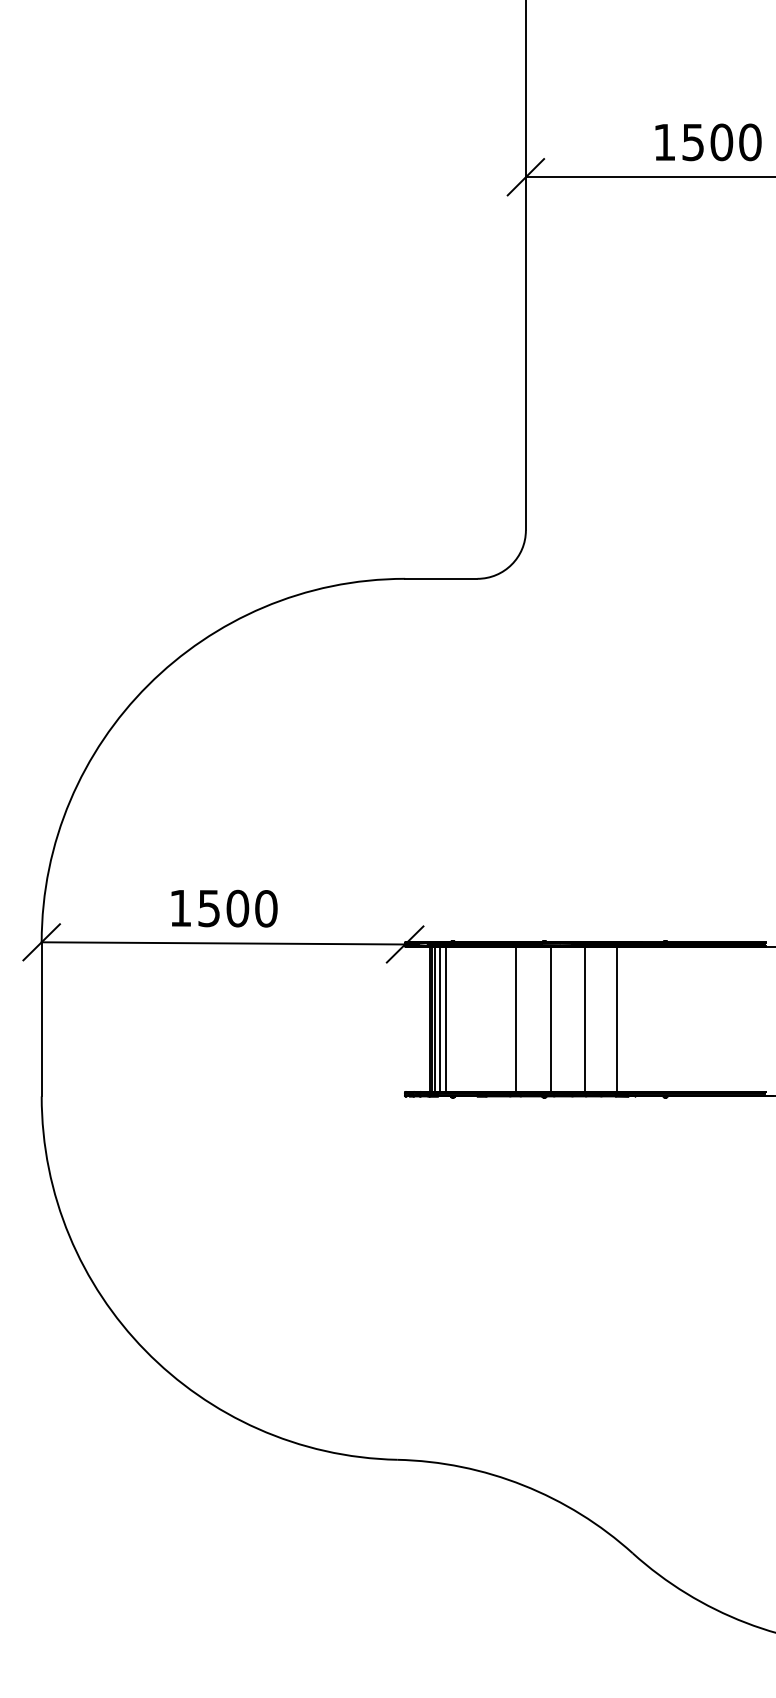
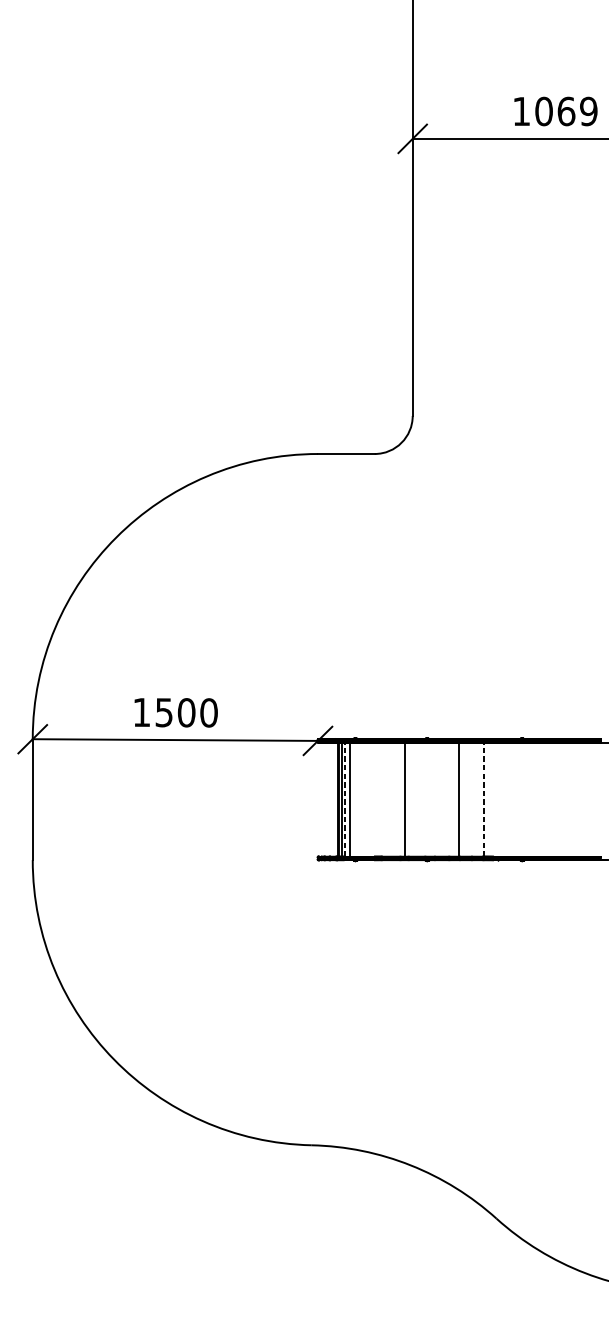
text: (721, 142) -> (566, 111), 1500 -> 1069
line: (440, 1019) -> (345, 799), solid -> dashed
line: (551, 1019) -> (432, 799), removed
line: (617, 1019) -> (484, 799), solid -> dashed

